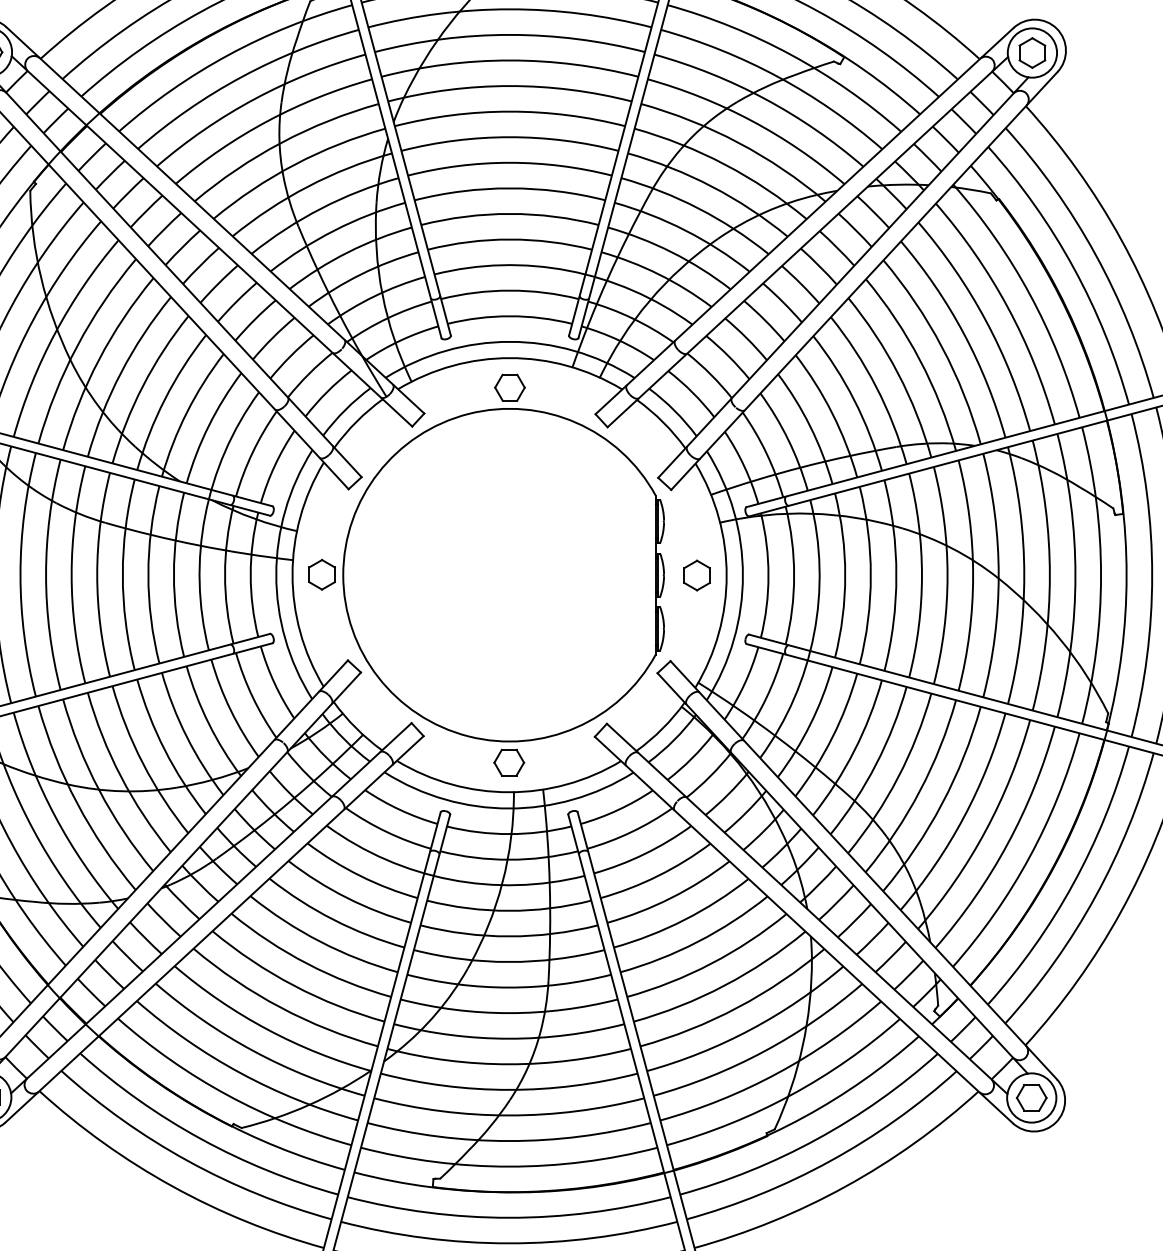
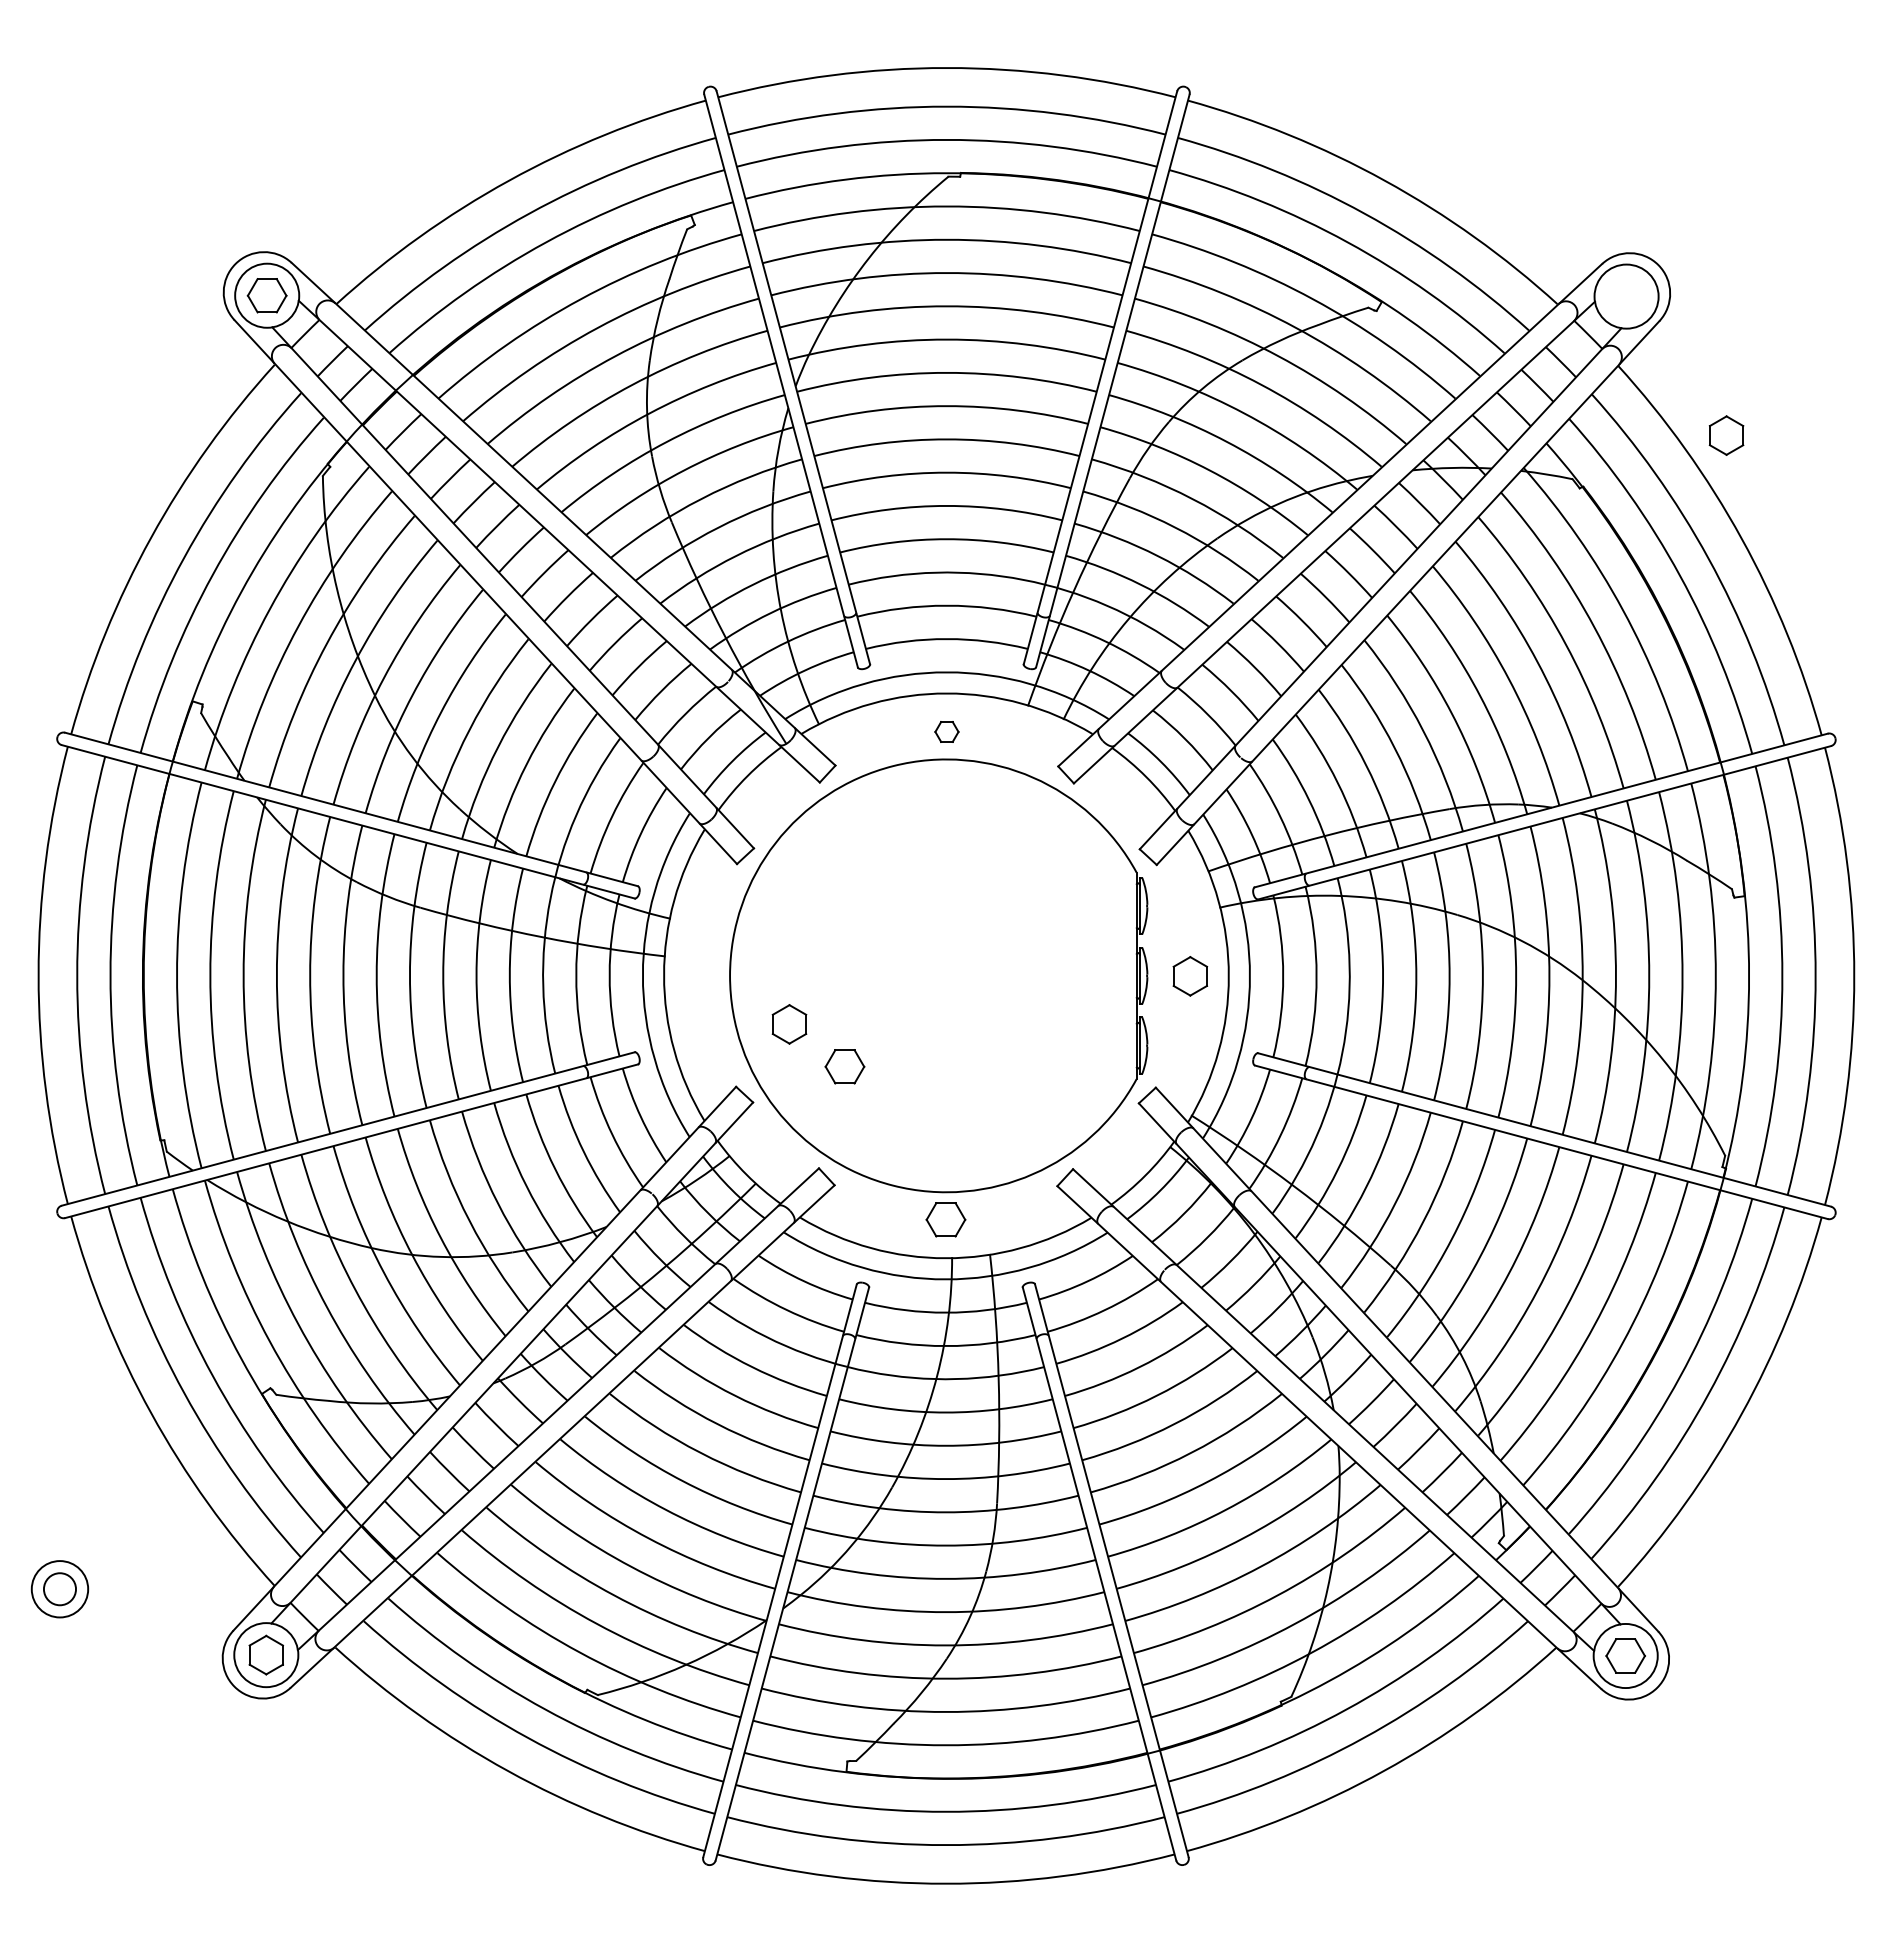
part: (1032, 52) -> (1726, 435), moved
part: (509, 387) -> (946, 731), size x0.6
part: (322, 574) -> (789, 1024), moved
part: (431, 644) -> (844, 1066), added

